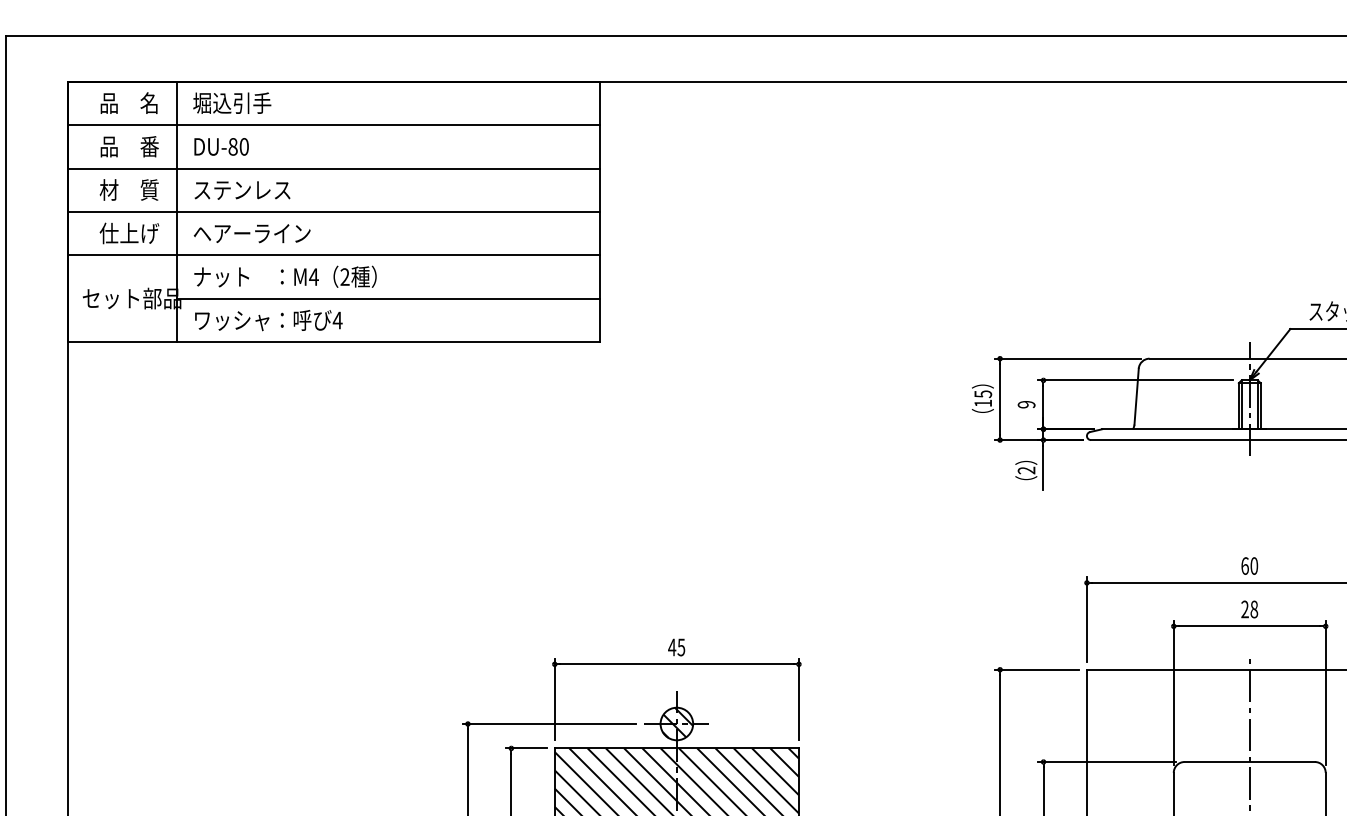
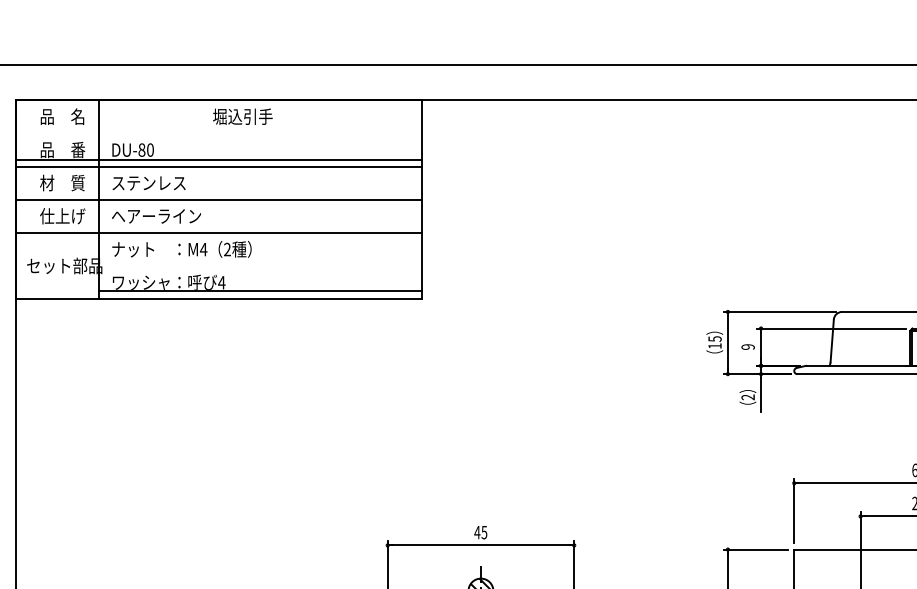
text: (232, 102) -> (243, 116), moved
line: (334, 125) -> (219, 160), moved
line: (388, 298) -> (260, 290), moved

